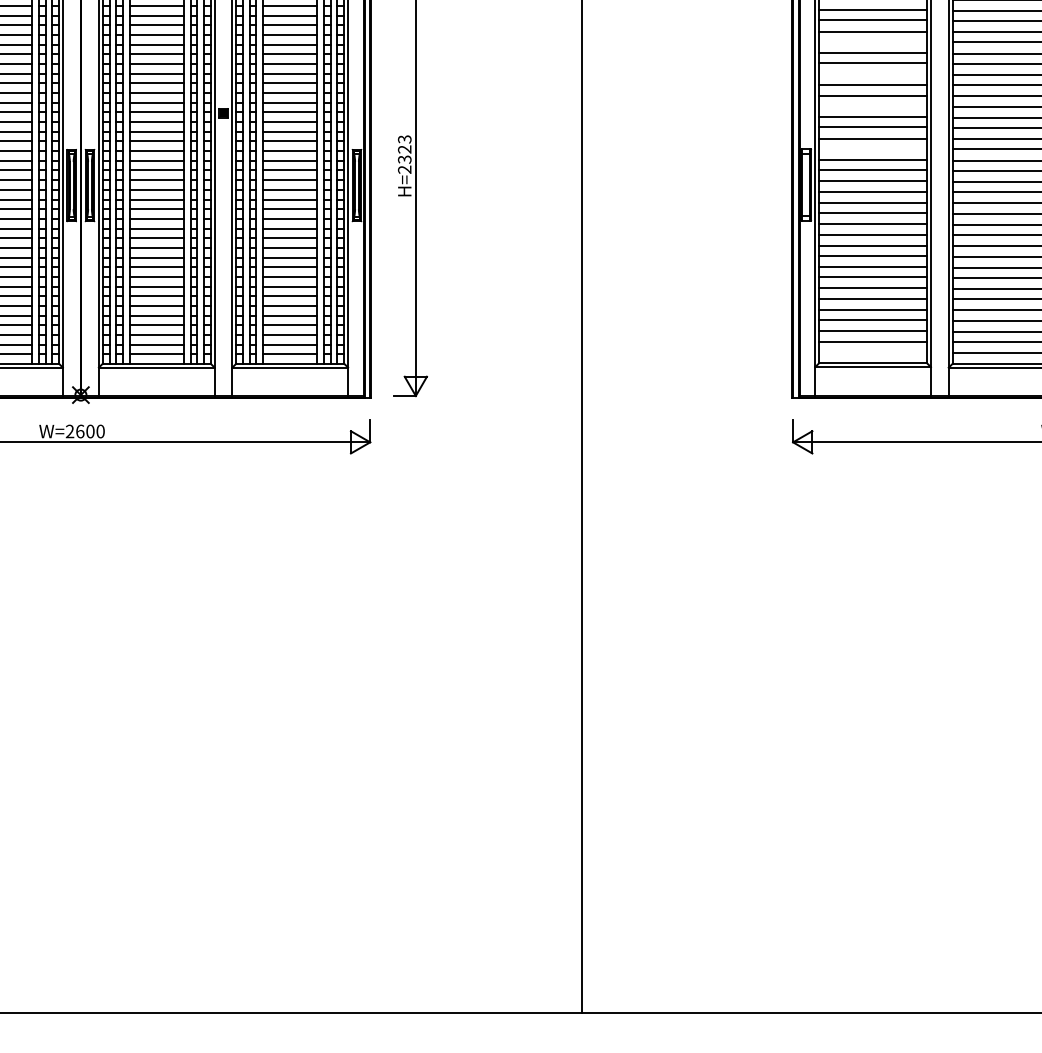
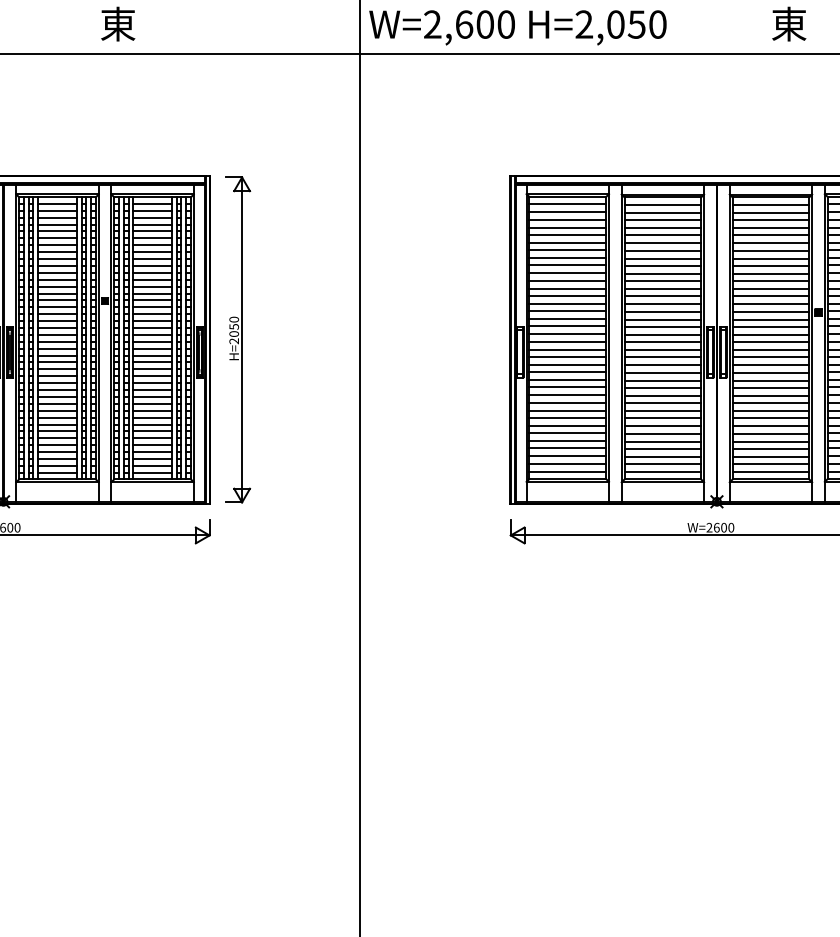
line: (872, 42) -> (567, 250), added
line: (872, 74) -> (567, 273), added
line: (872, 105) -> (567, 295), added
text: (405, 149) -> (234, 326), H=2323 -> H=2050
line: (872, 149) -> (567, 326), added
line: (872, 352) -> (567, 471), added

